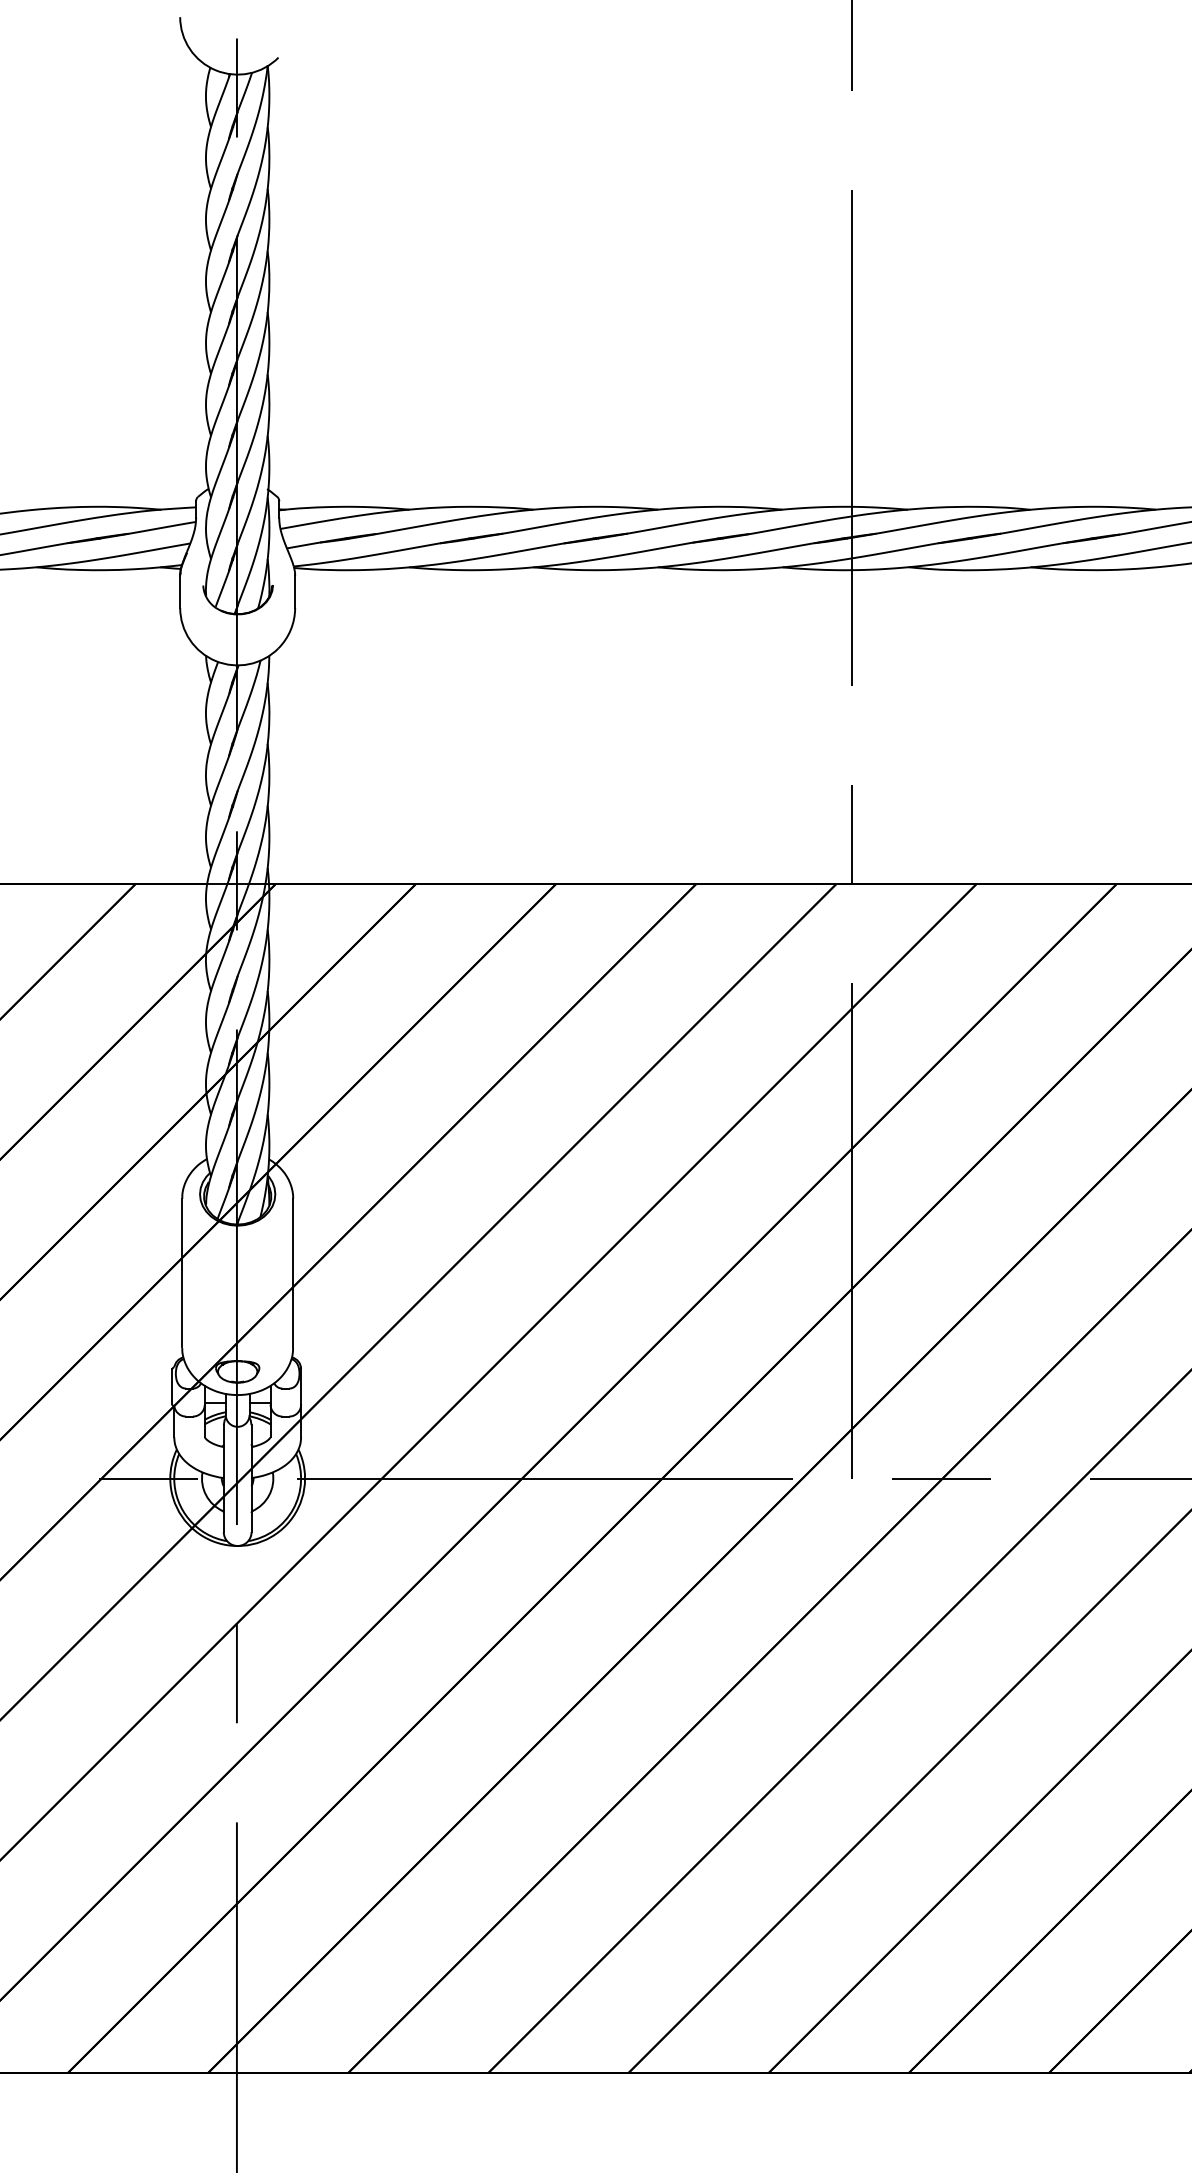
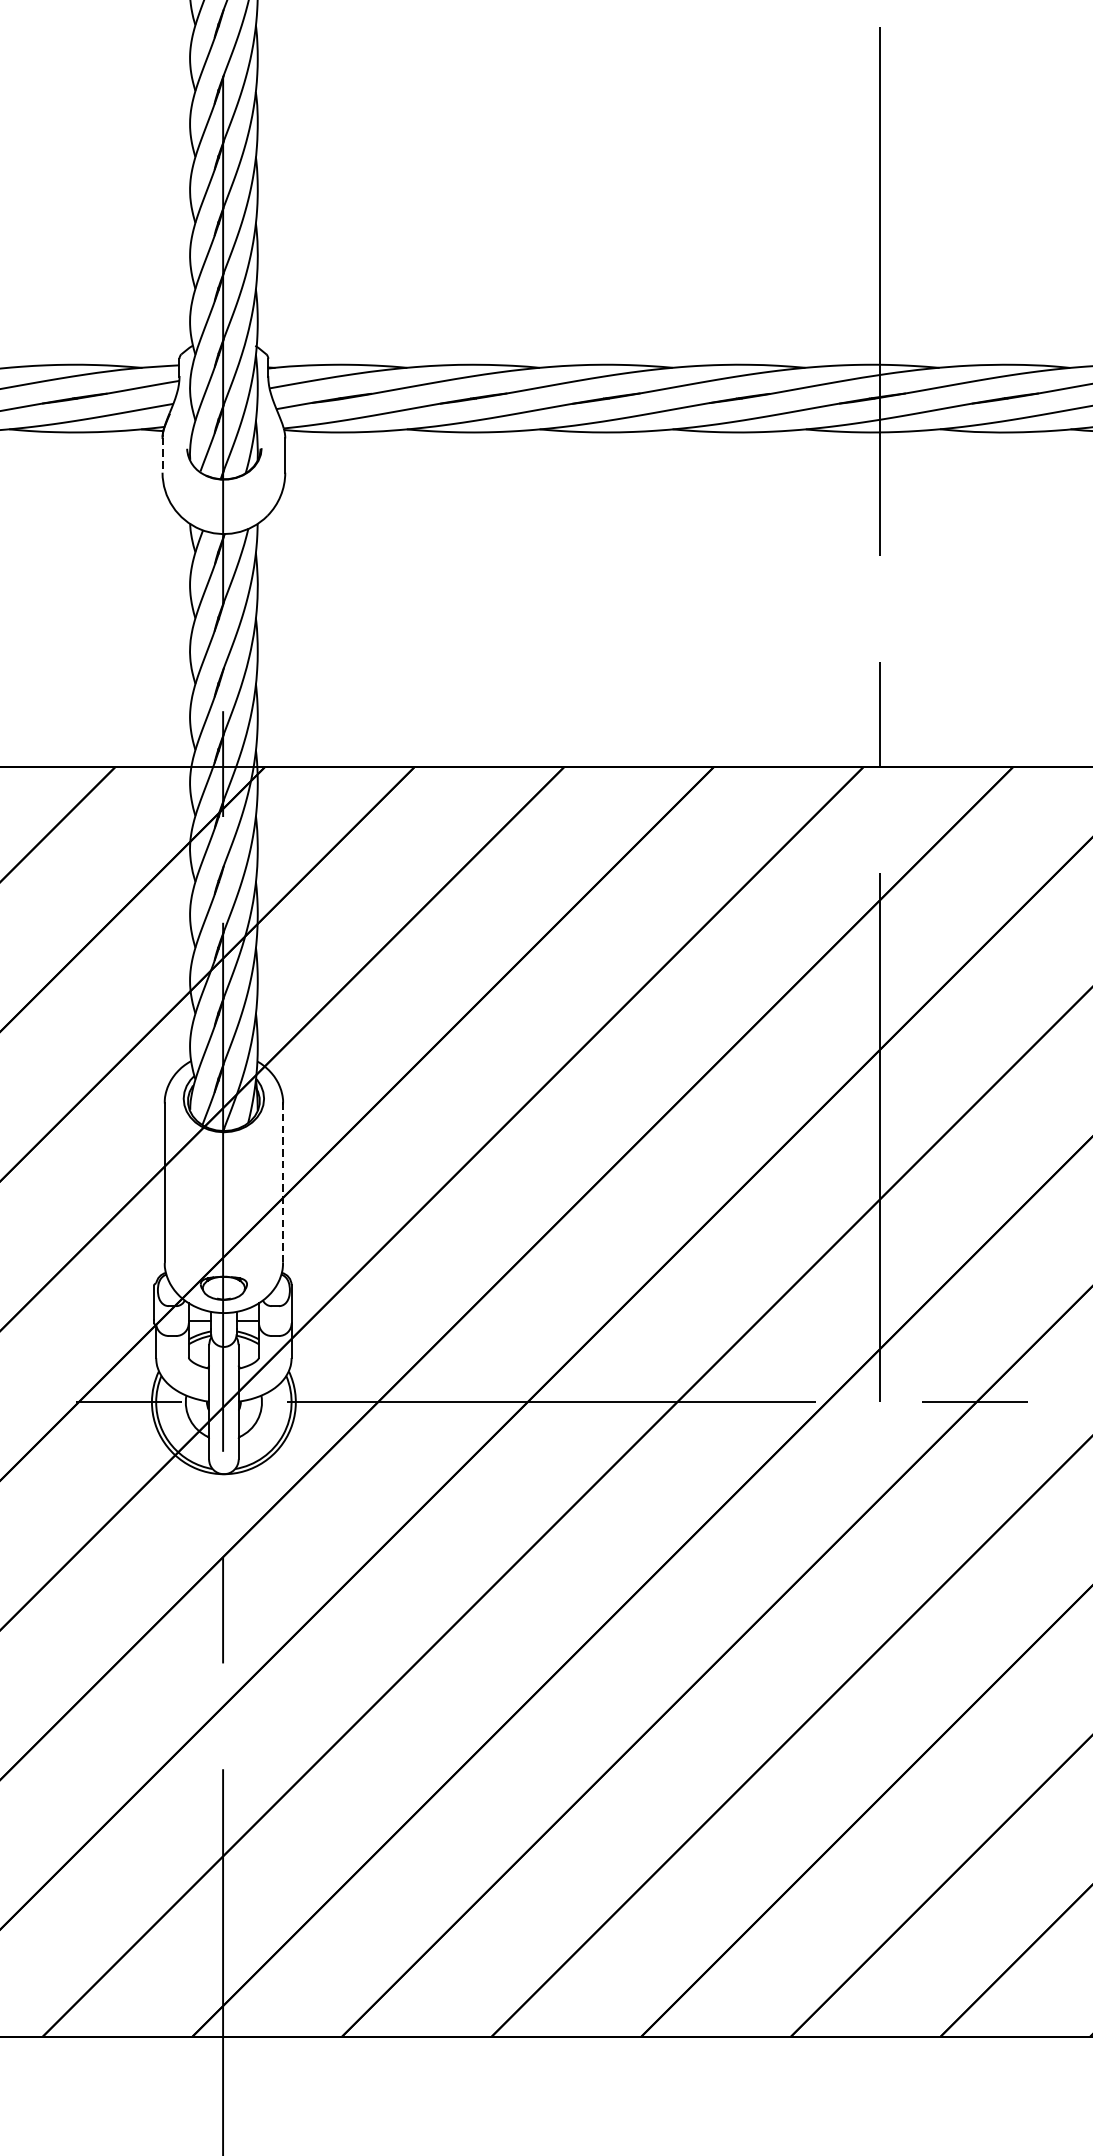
line: (180, 591) -> (162, 455), solid -> dashed
line: (293, 1272) -> (283, 1182), solid -> dashed

